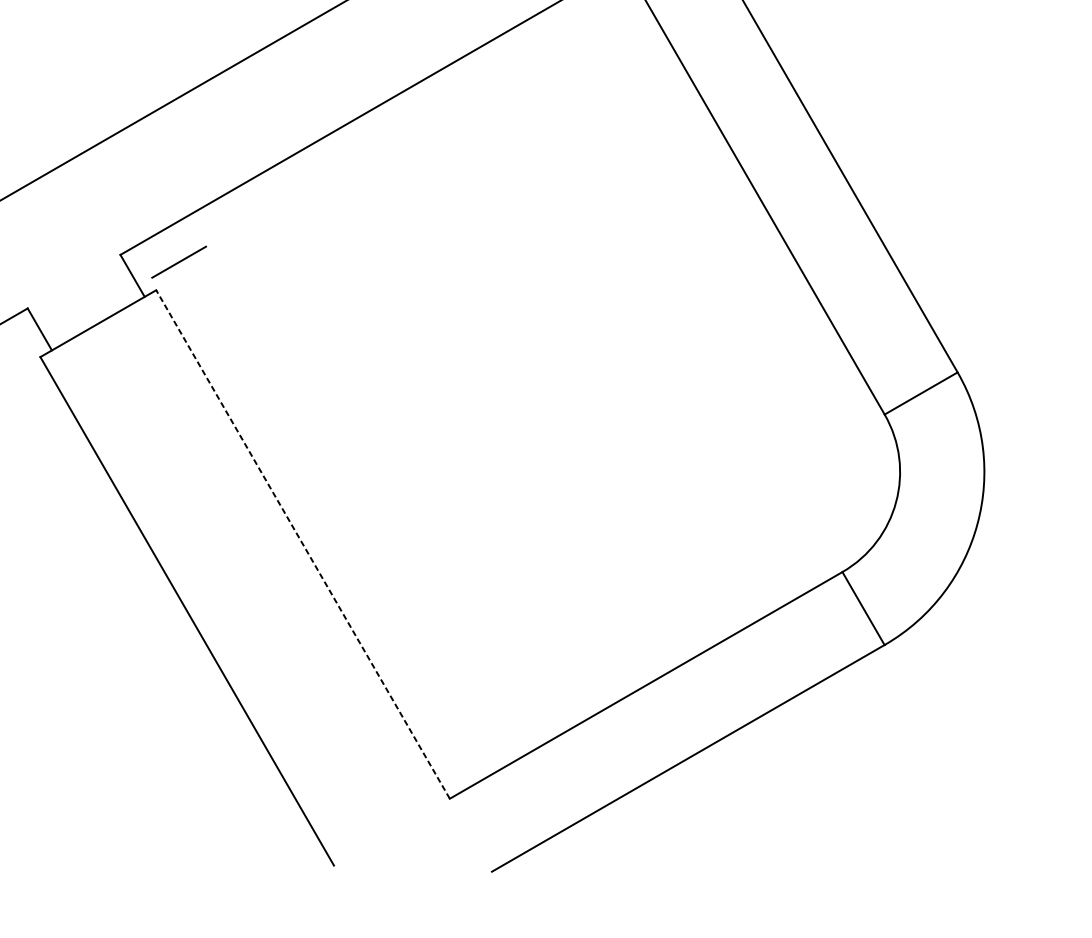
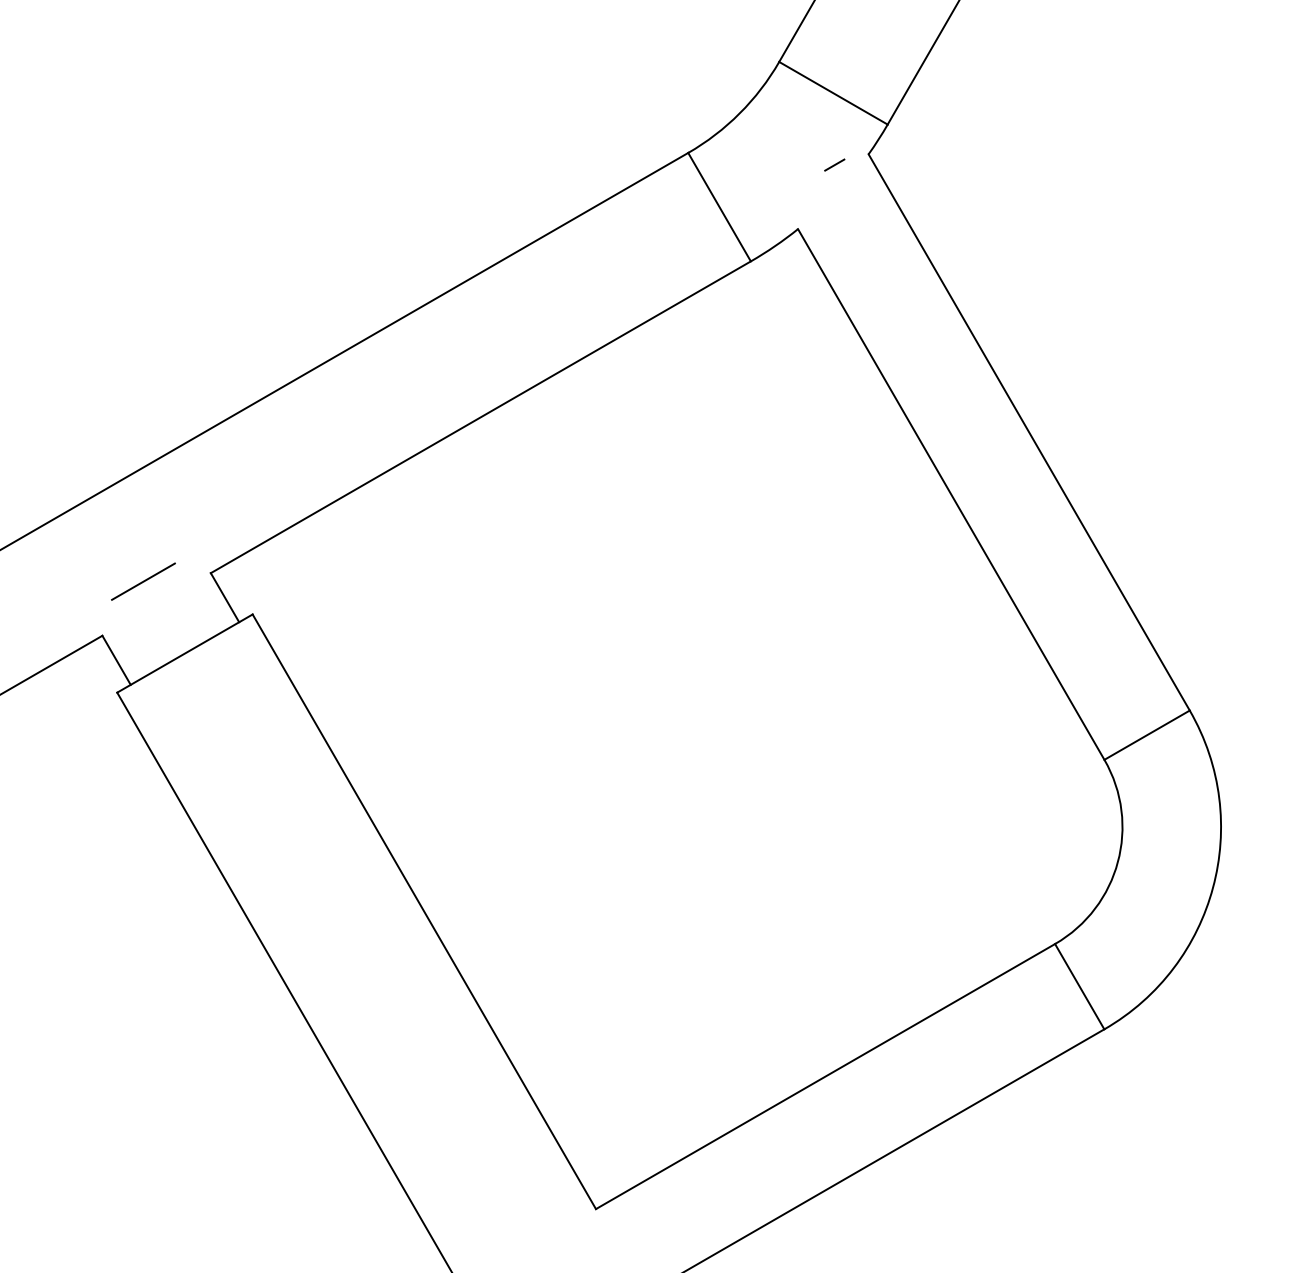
line: (179, 262) -> (143, 581), moved
line: (303, 544) -> (424, 911), dashed -> solid

